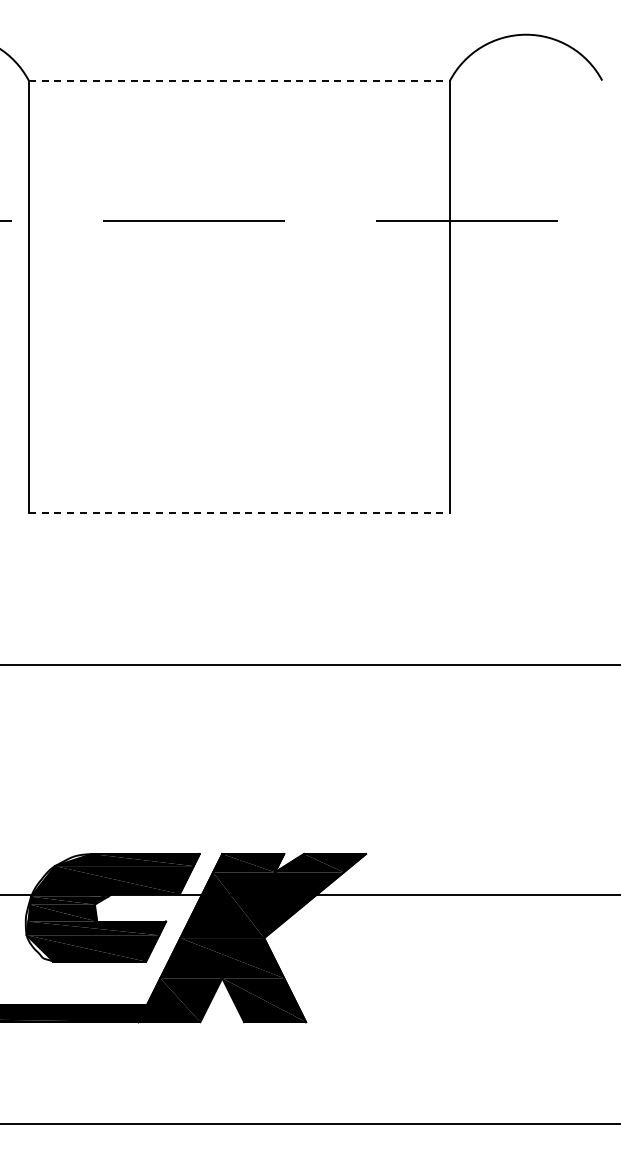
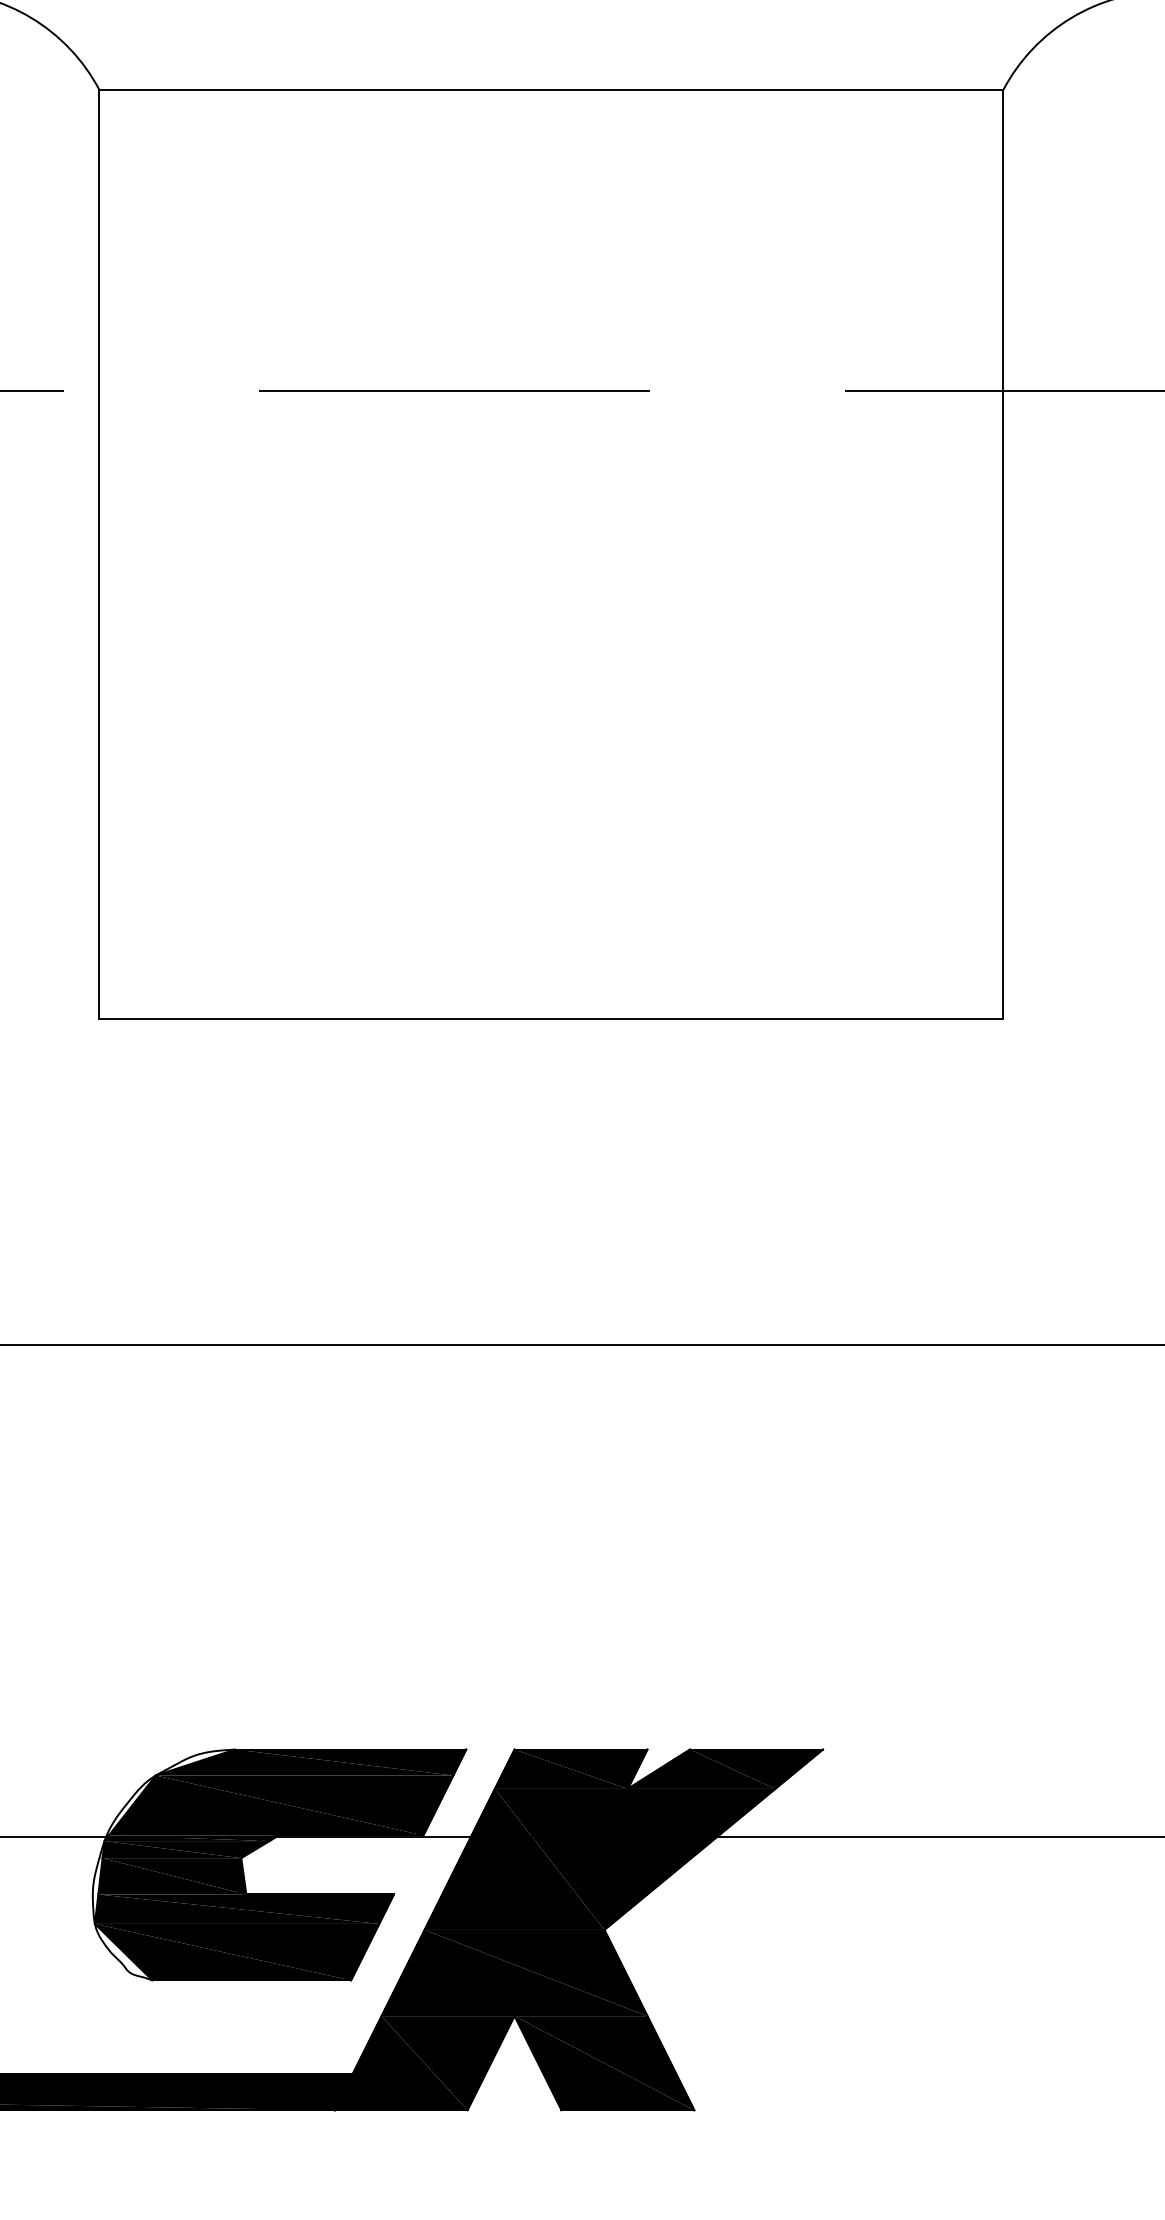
line: (239, 80) -> (551, 89), dashed -> solid
line: (239, 513) -> (551, 1018), dashed -> solid

